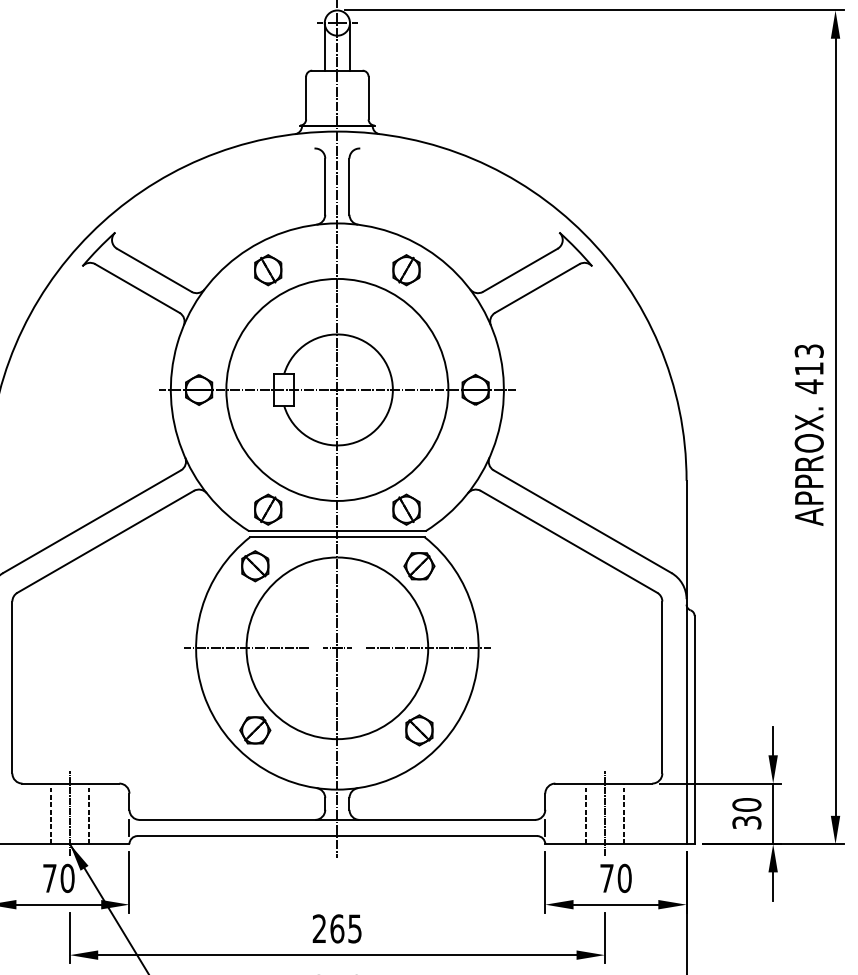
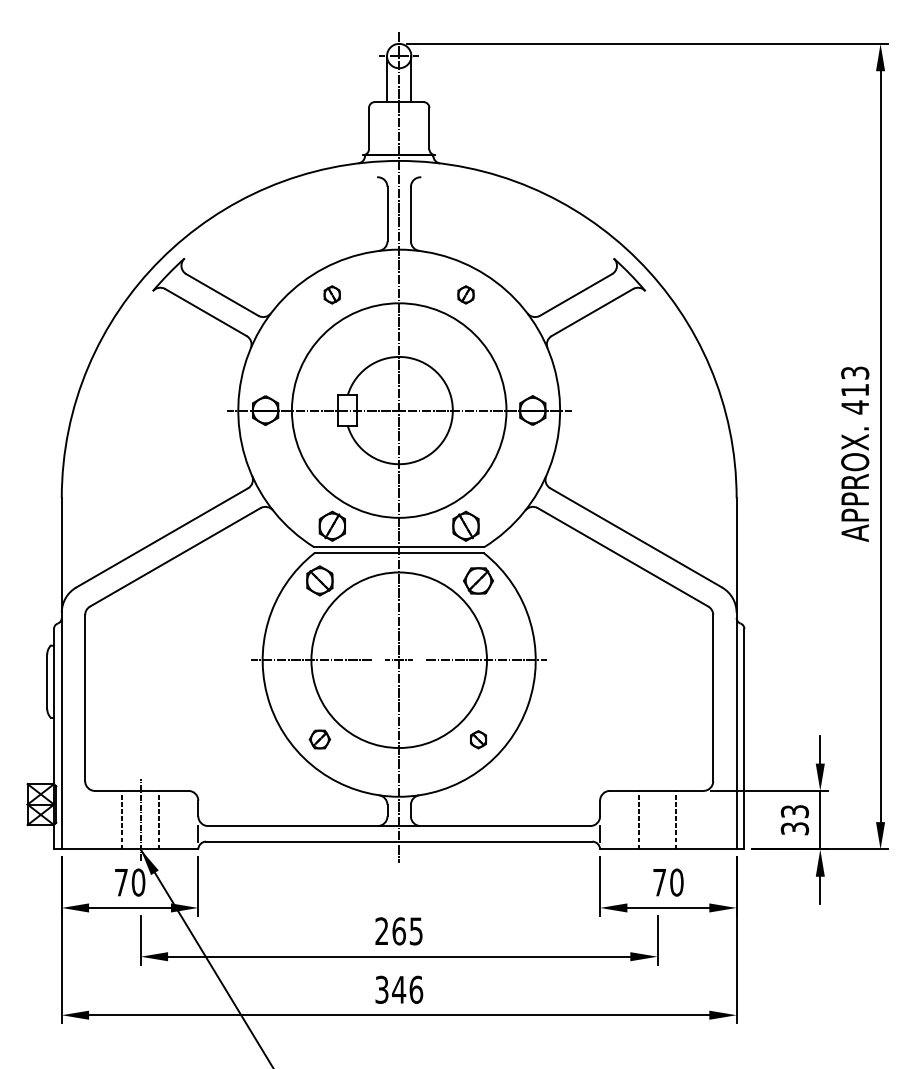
part: (267, 269) -> (331, 294), size x0.6
part: (405, 269) -> (465, 294), size x0.6
part: (254, 730) -> (319, 739), size x0.7
part: (419, 730) -> (478, 739), size x0.6
text: (746, 804) -> (794, 811), 30 -> 33
line: (604, 814) -> (657, 820), removed

